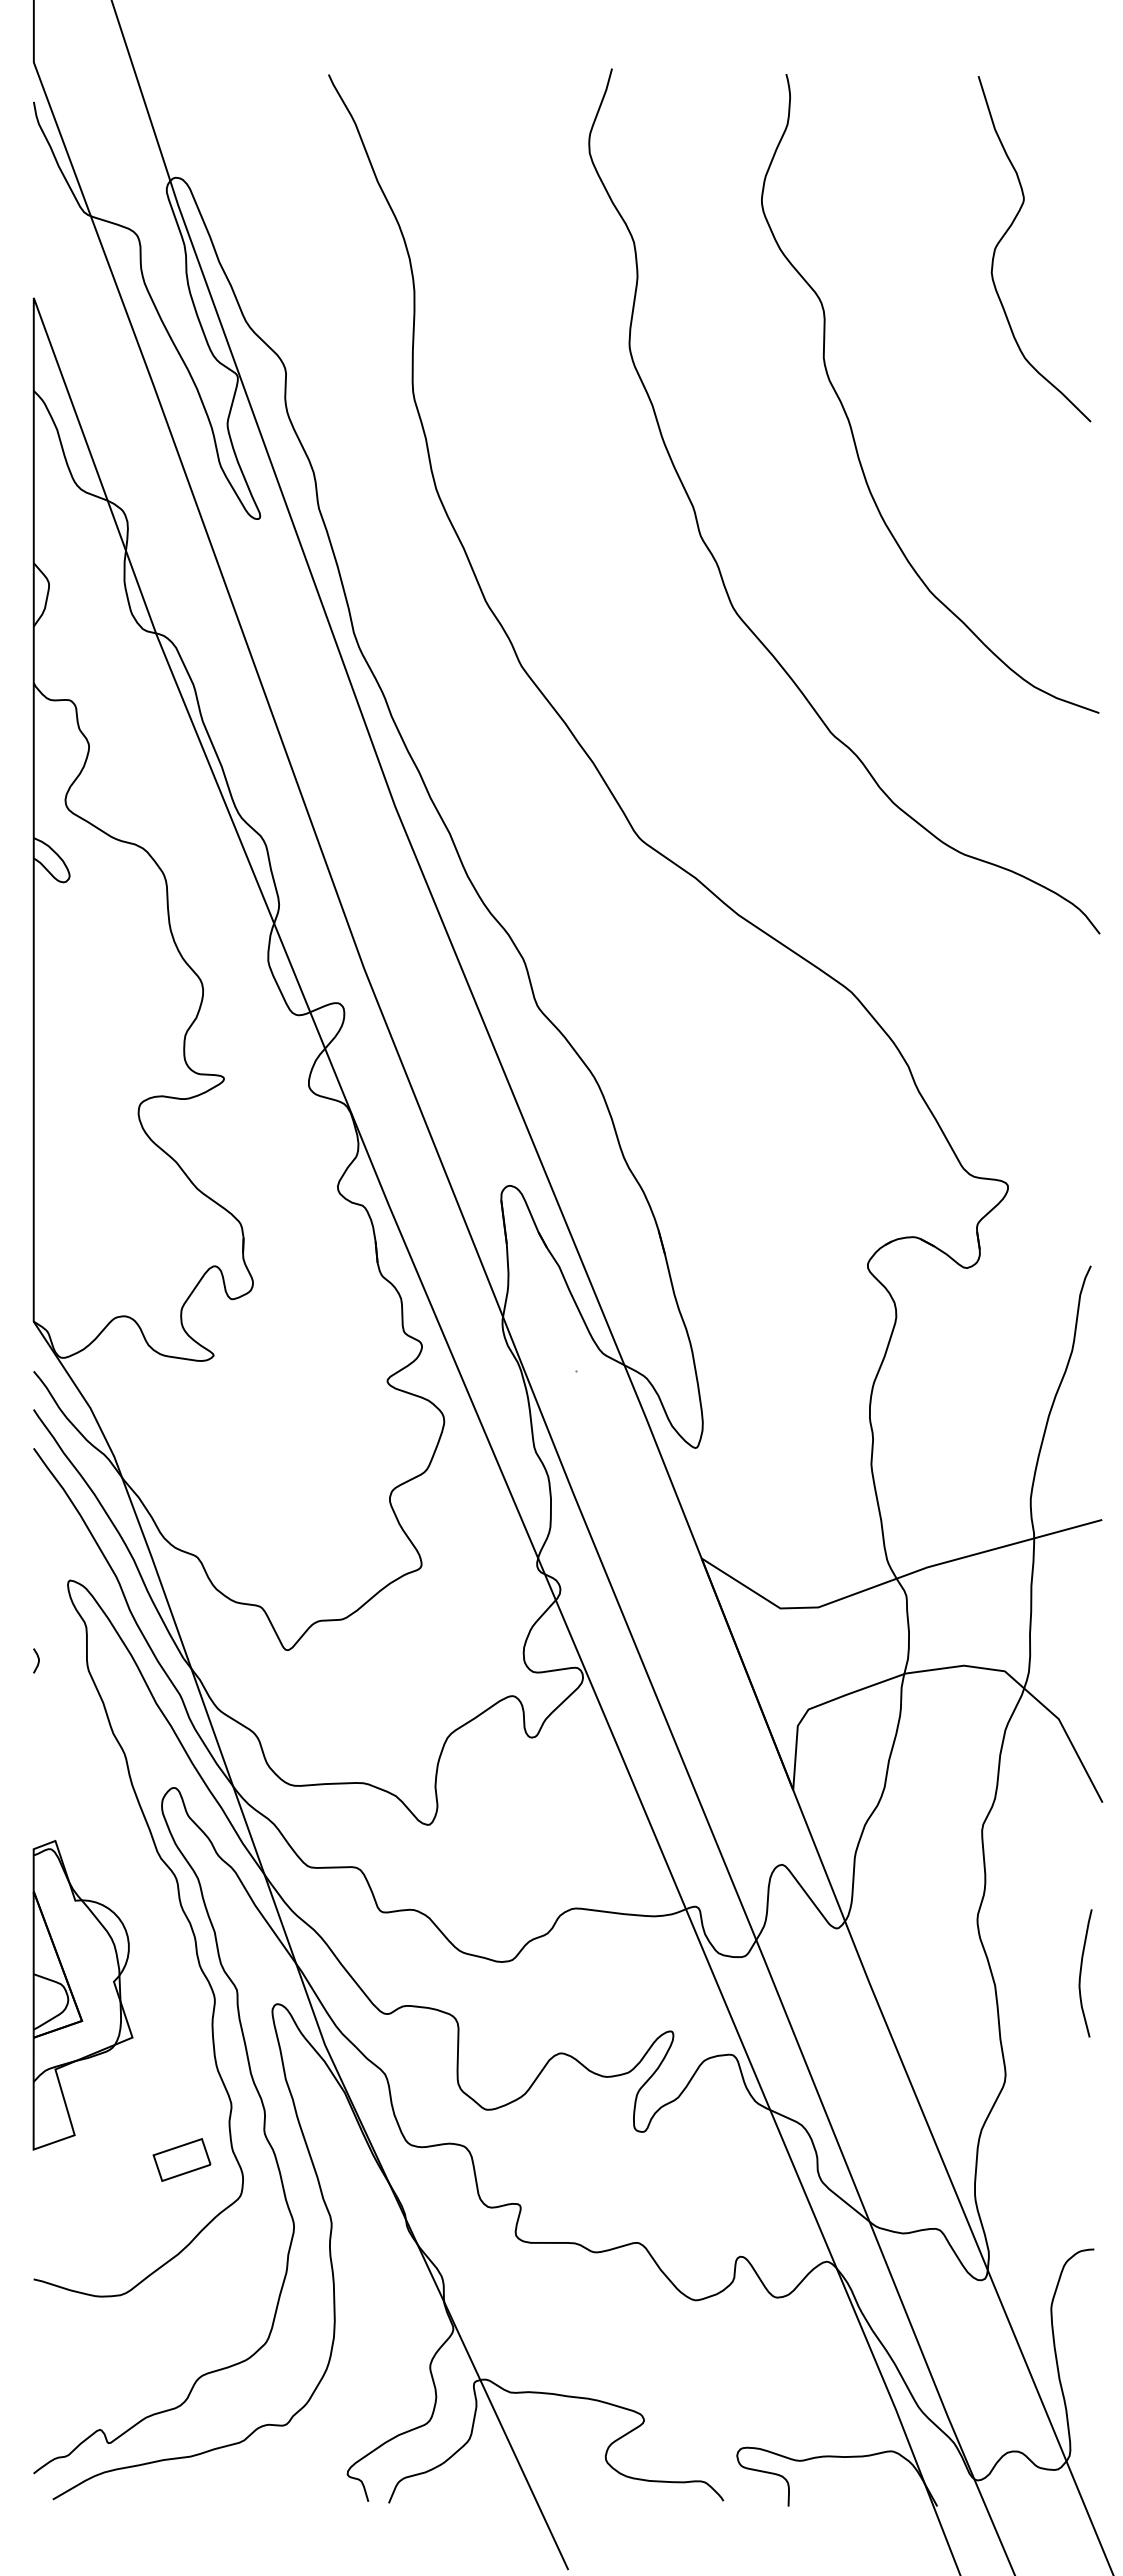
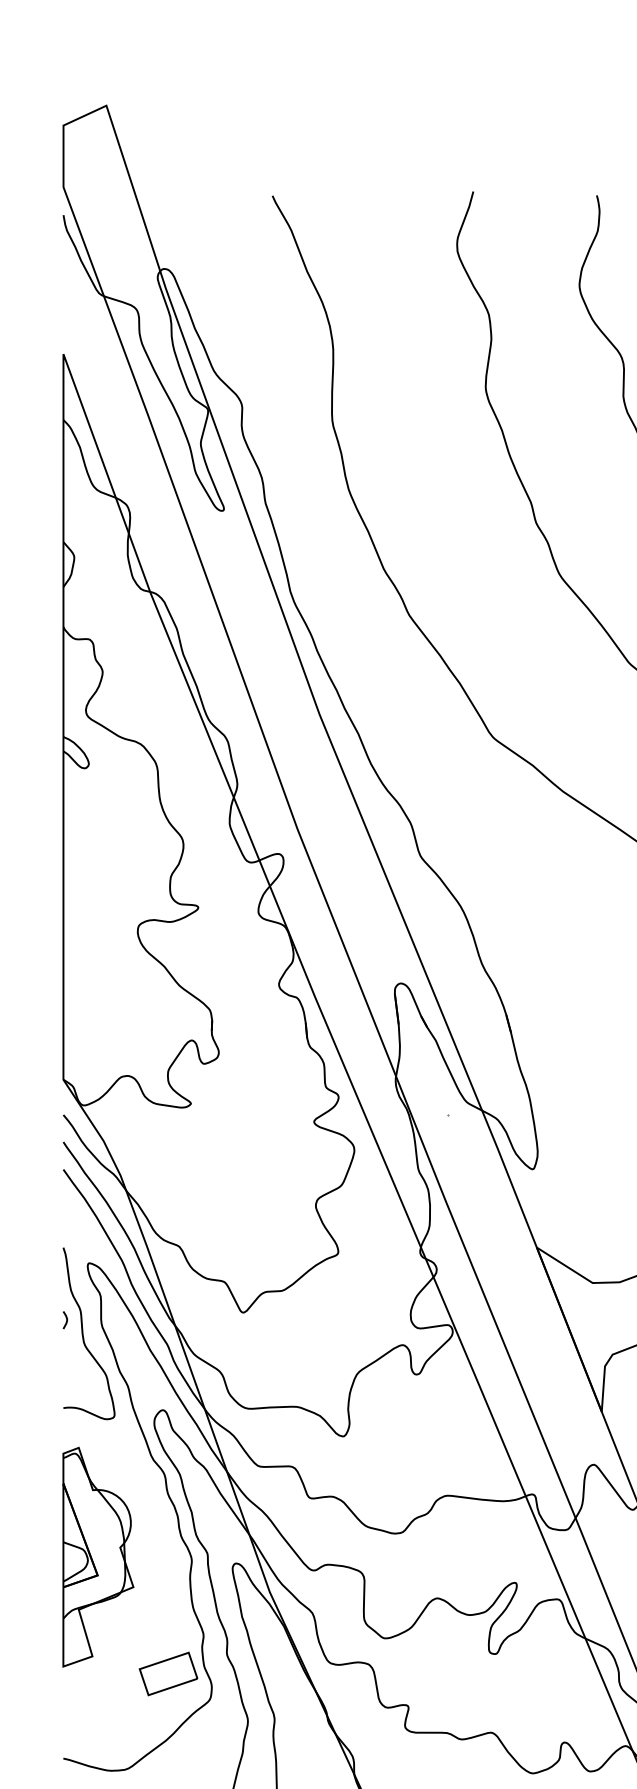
curve: (61, 1679) -> (83, 1333), added
part: (181, 2159) -> (168, 1673), size x1.43

